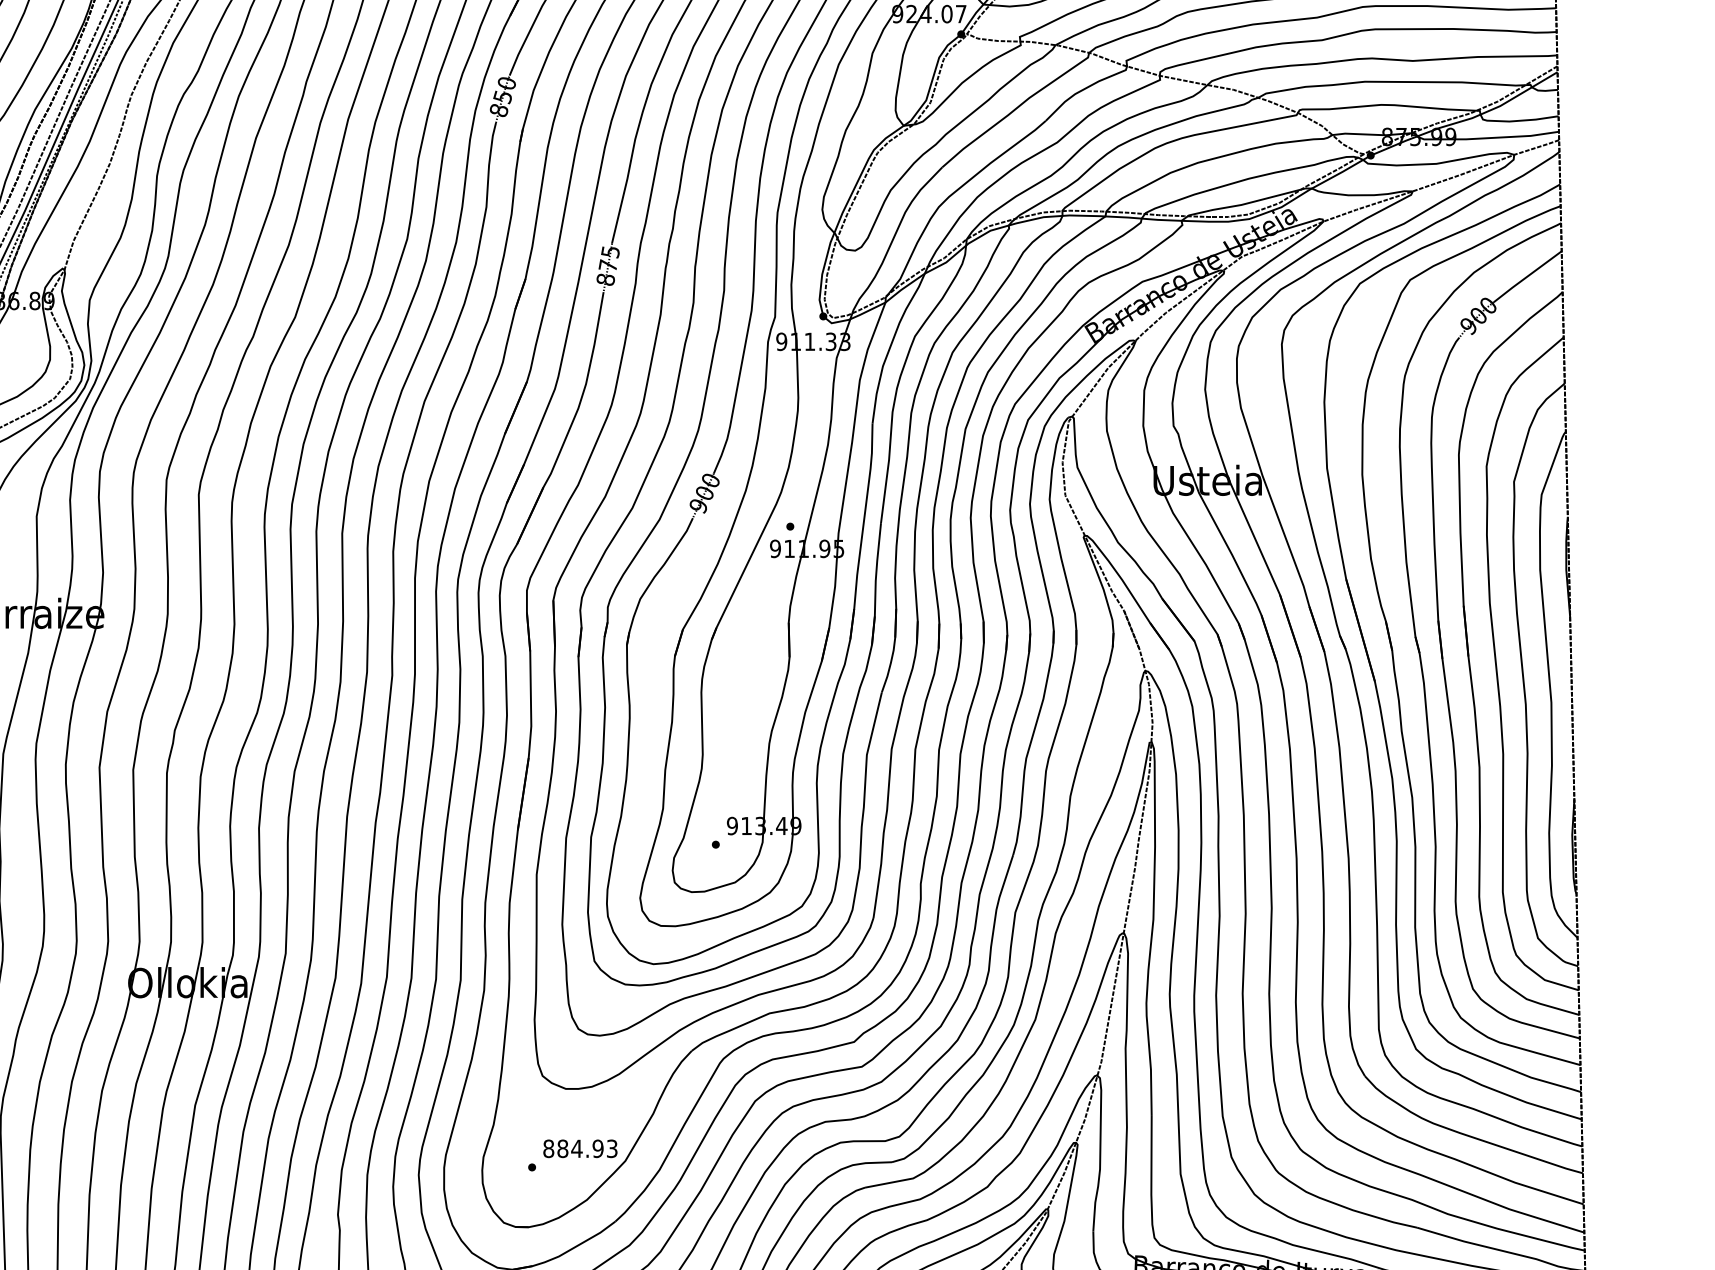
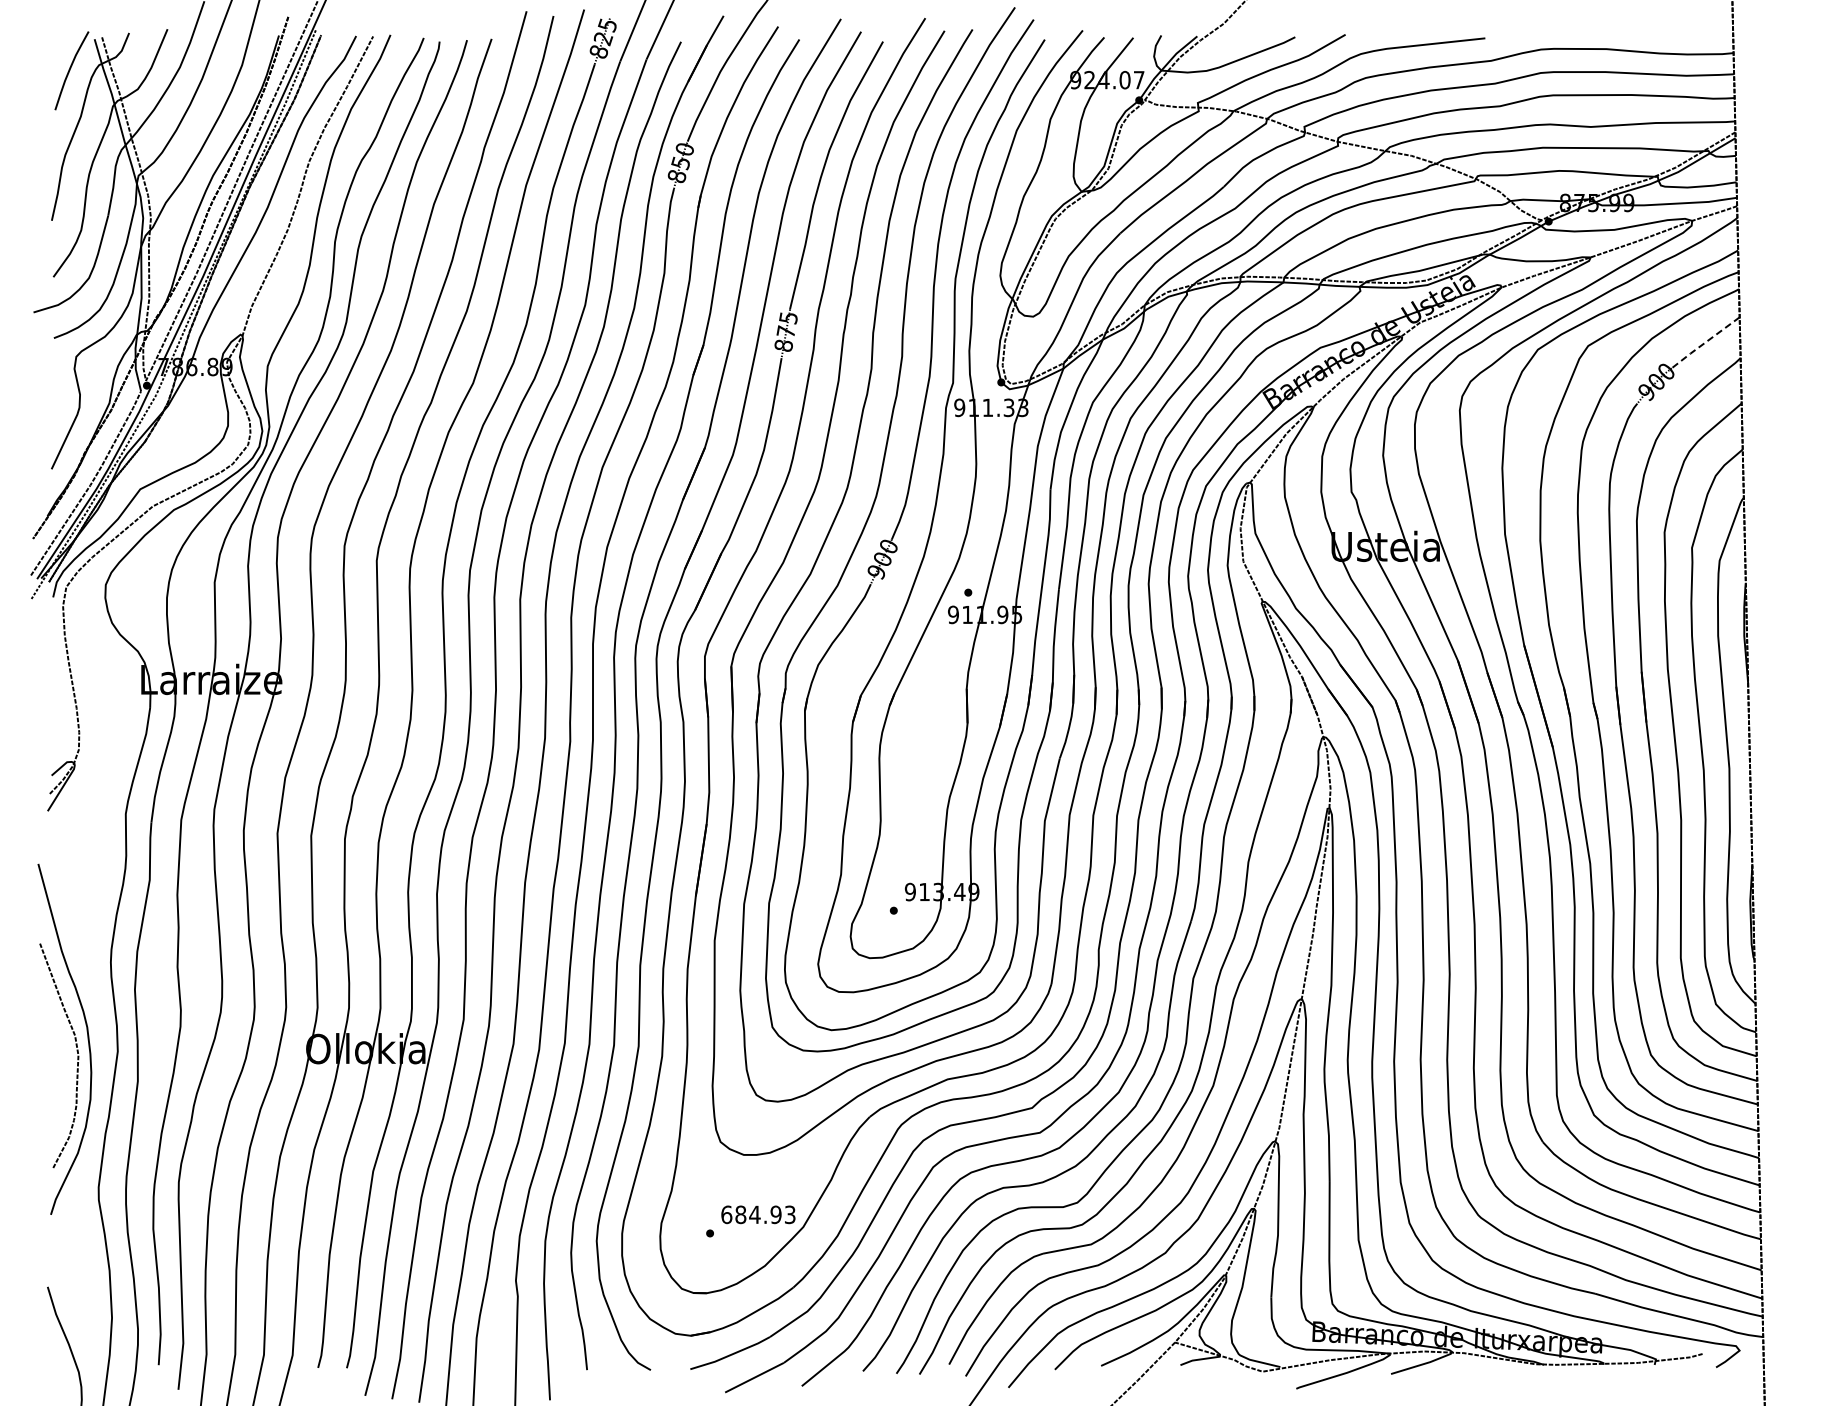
line: (1526, 277) -> (1704, 343), solid -> dashed
text: (548, 1148) -> (726, 1214), 884.93 -> 684.93

